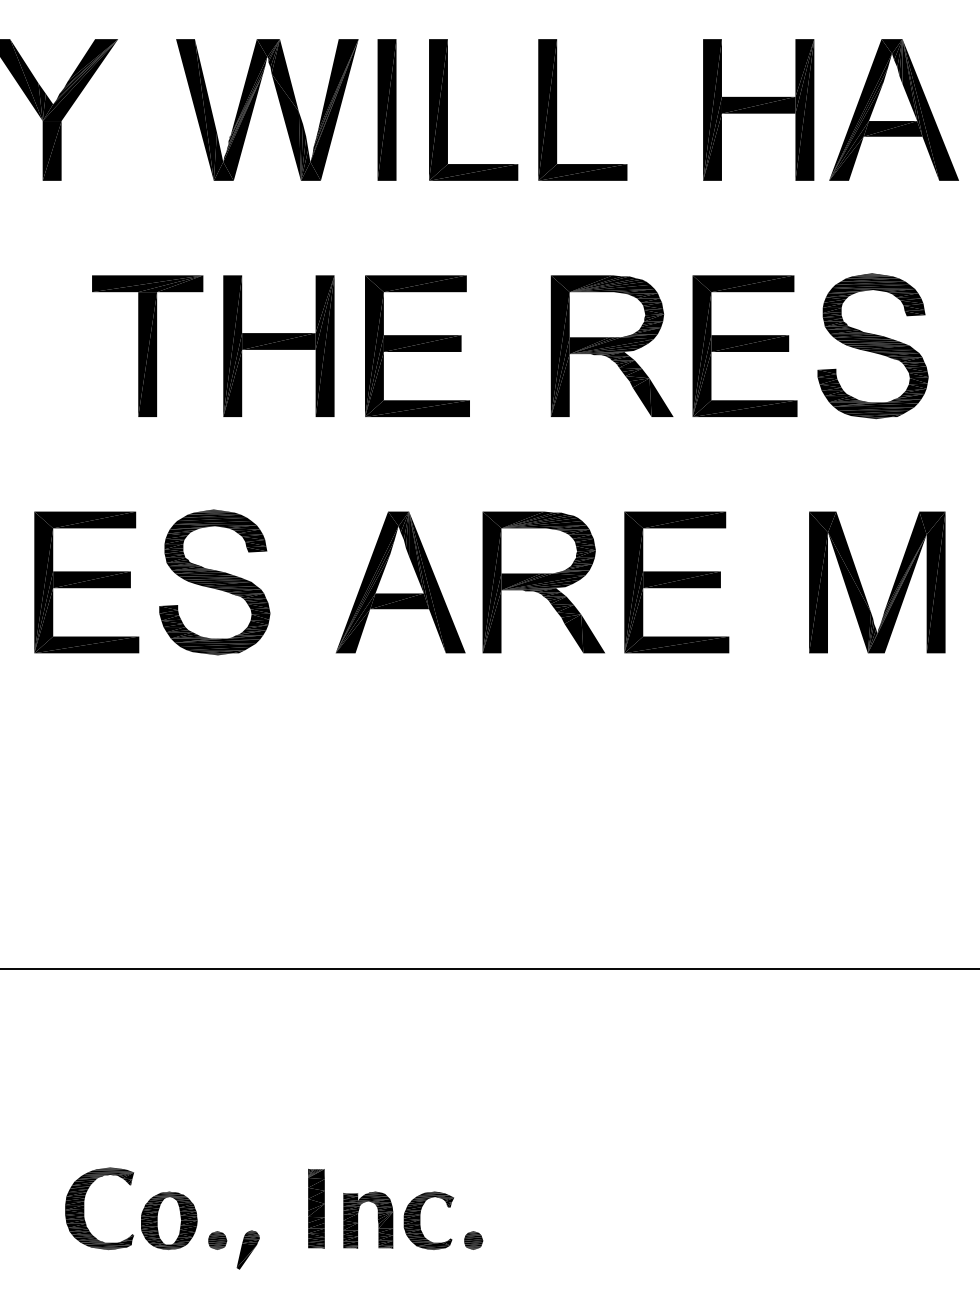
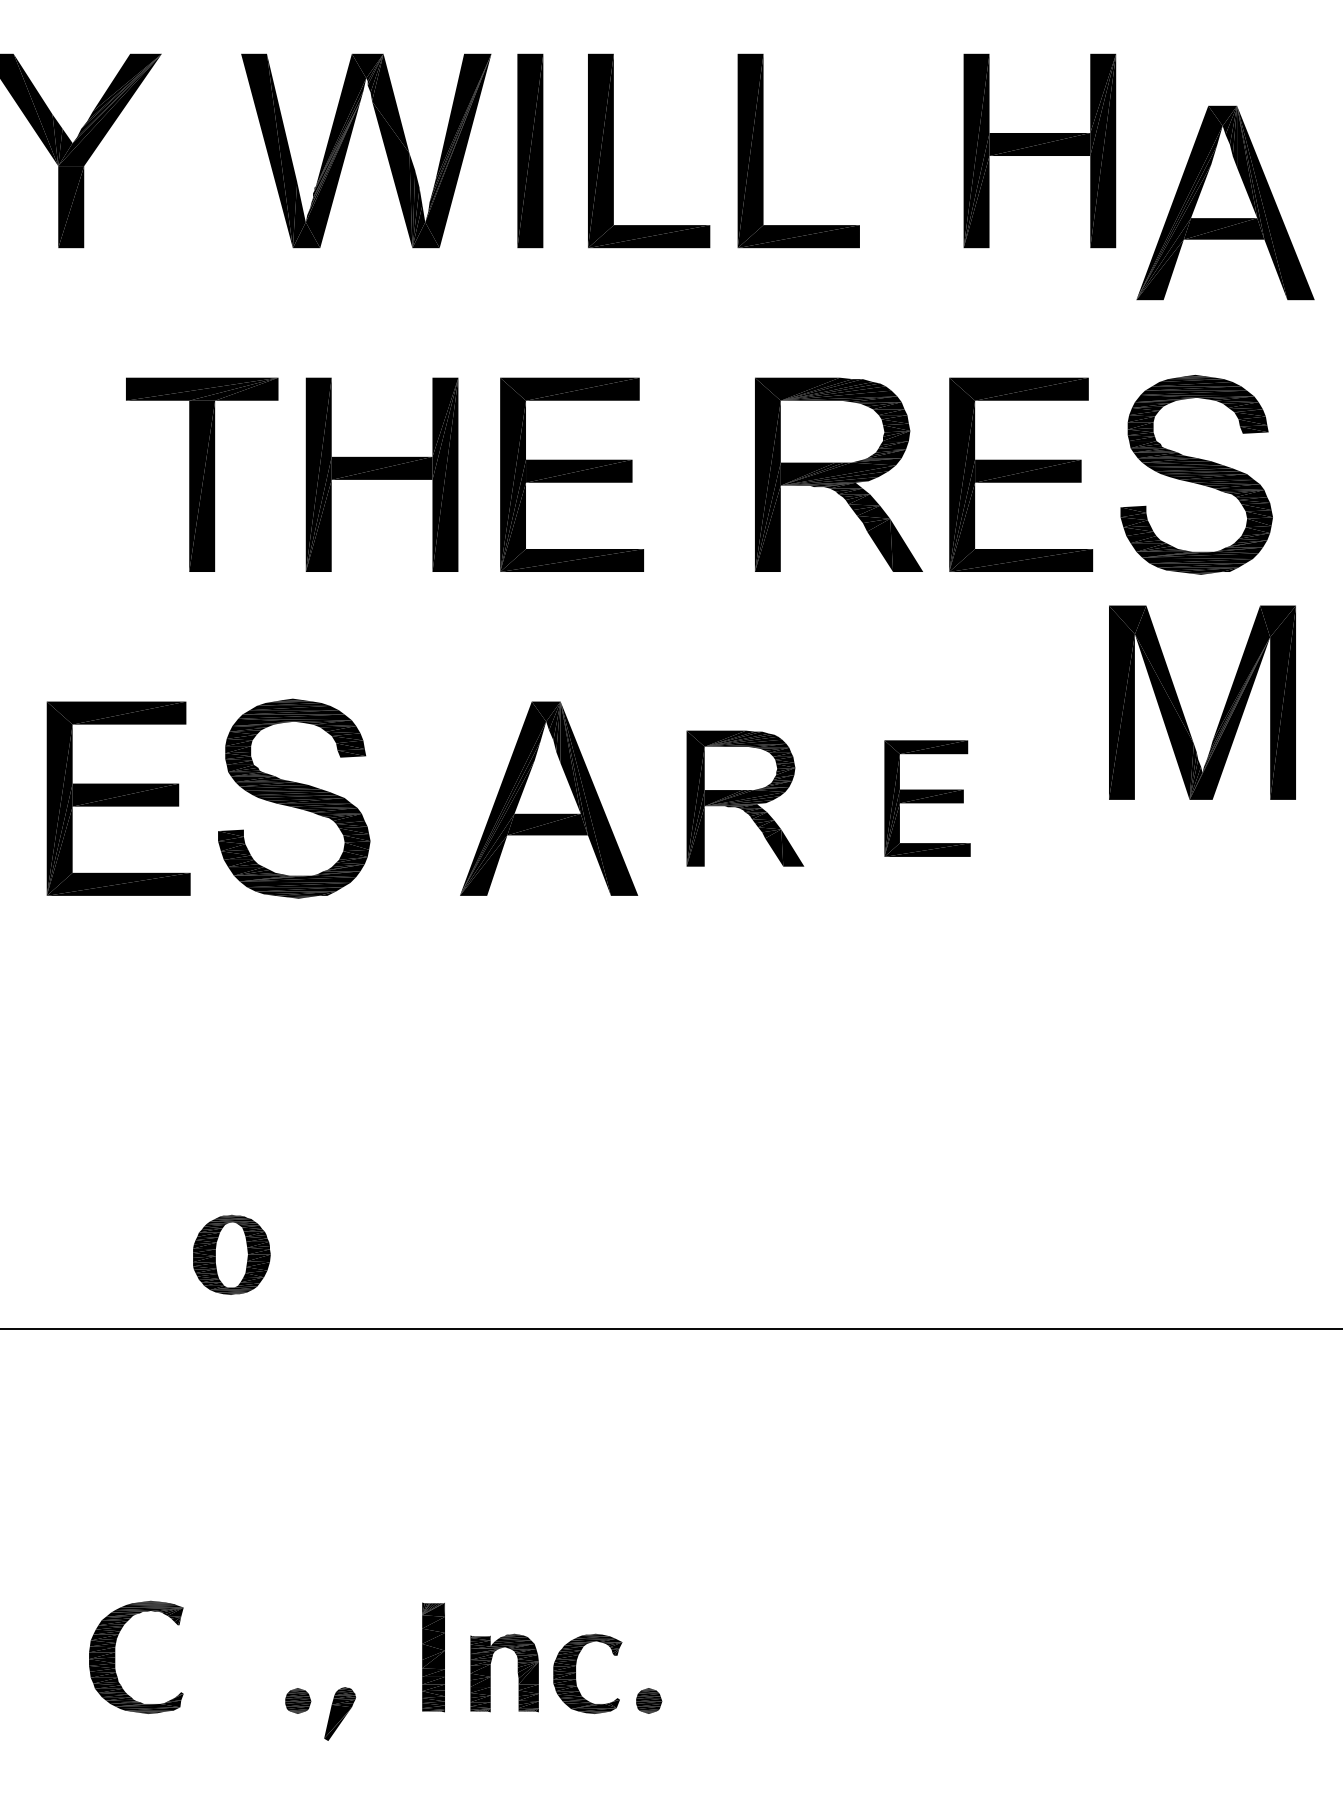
part: (894, 109) -> (1225, 202), moved
part: (543, 582) -> (745, 798), size x0.7
part: (676, 582) -> (927, 798), size x0.6
part: (862, 587) -> (1182, 709), moved
part: (169, 1220) -> (231, 1254), moved

